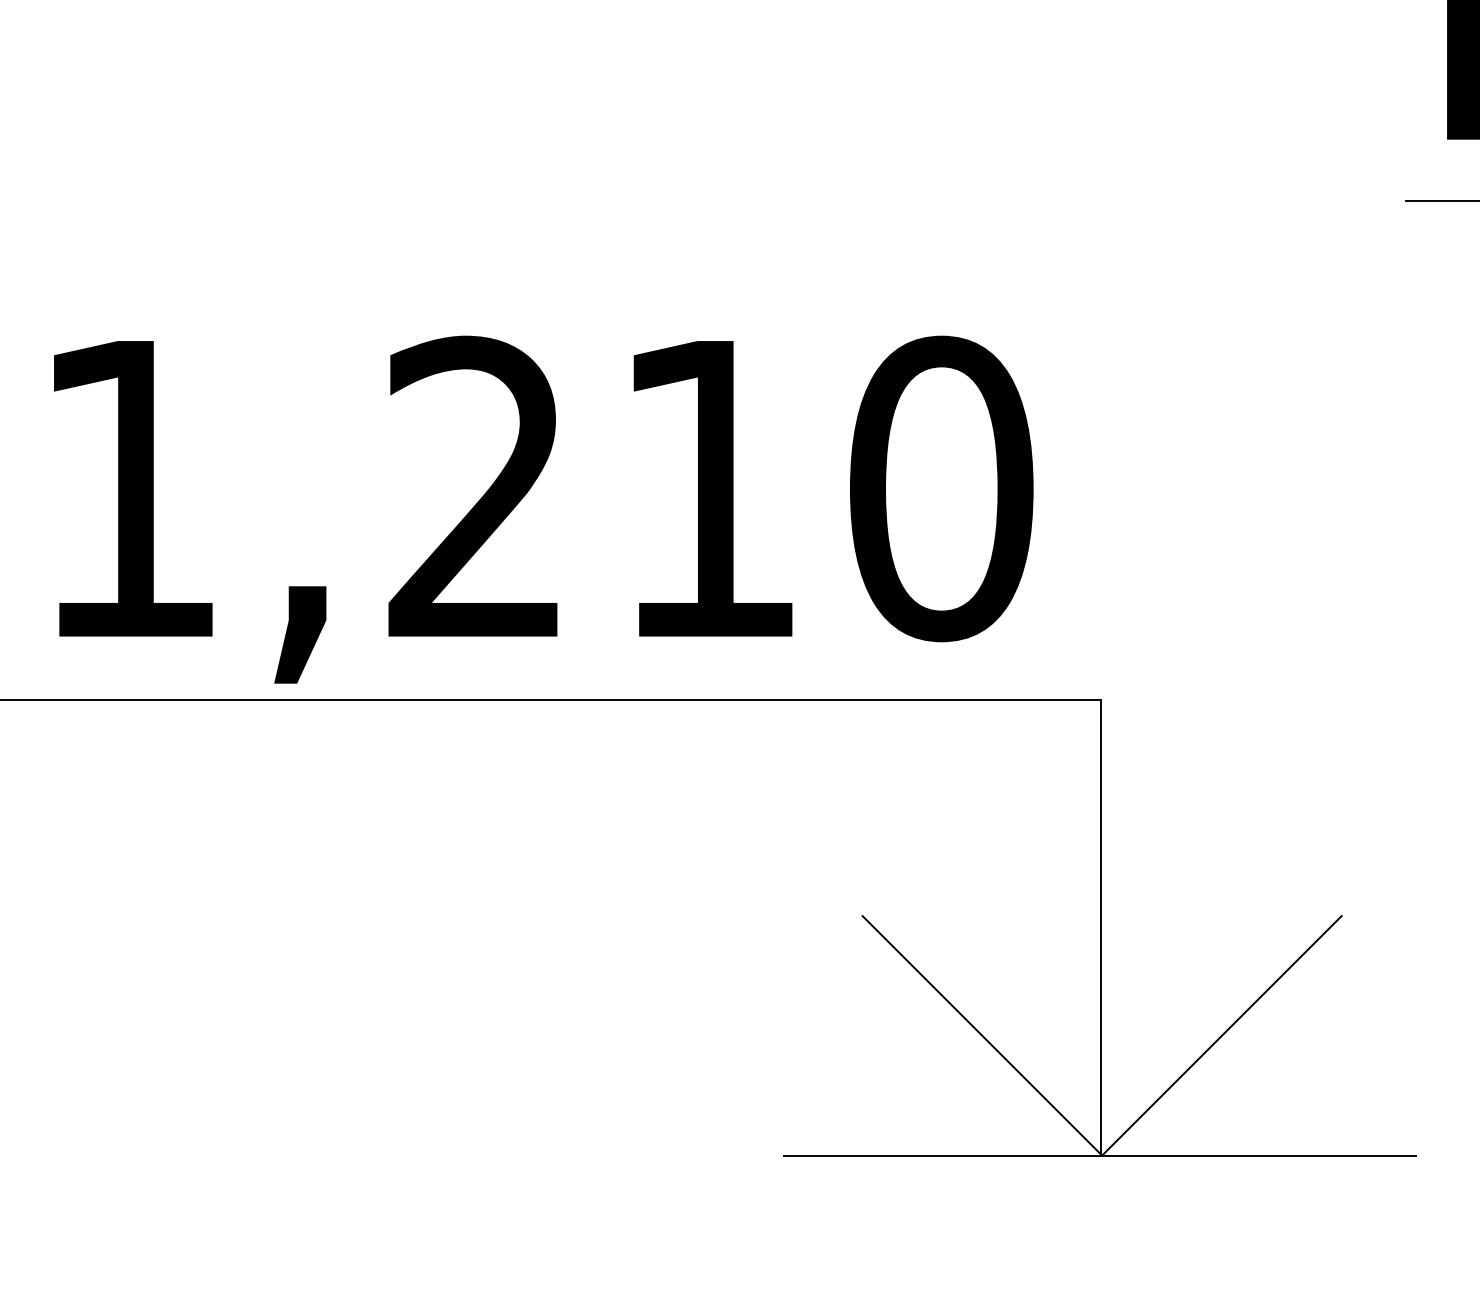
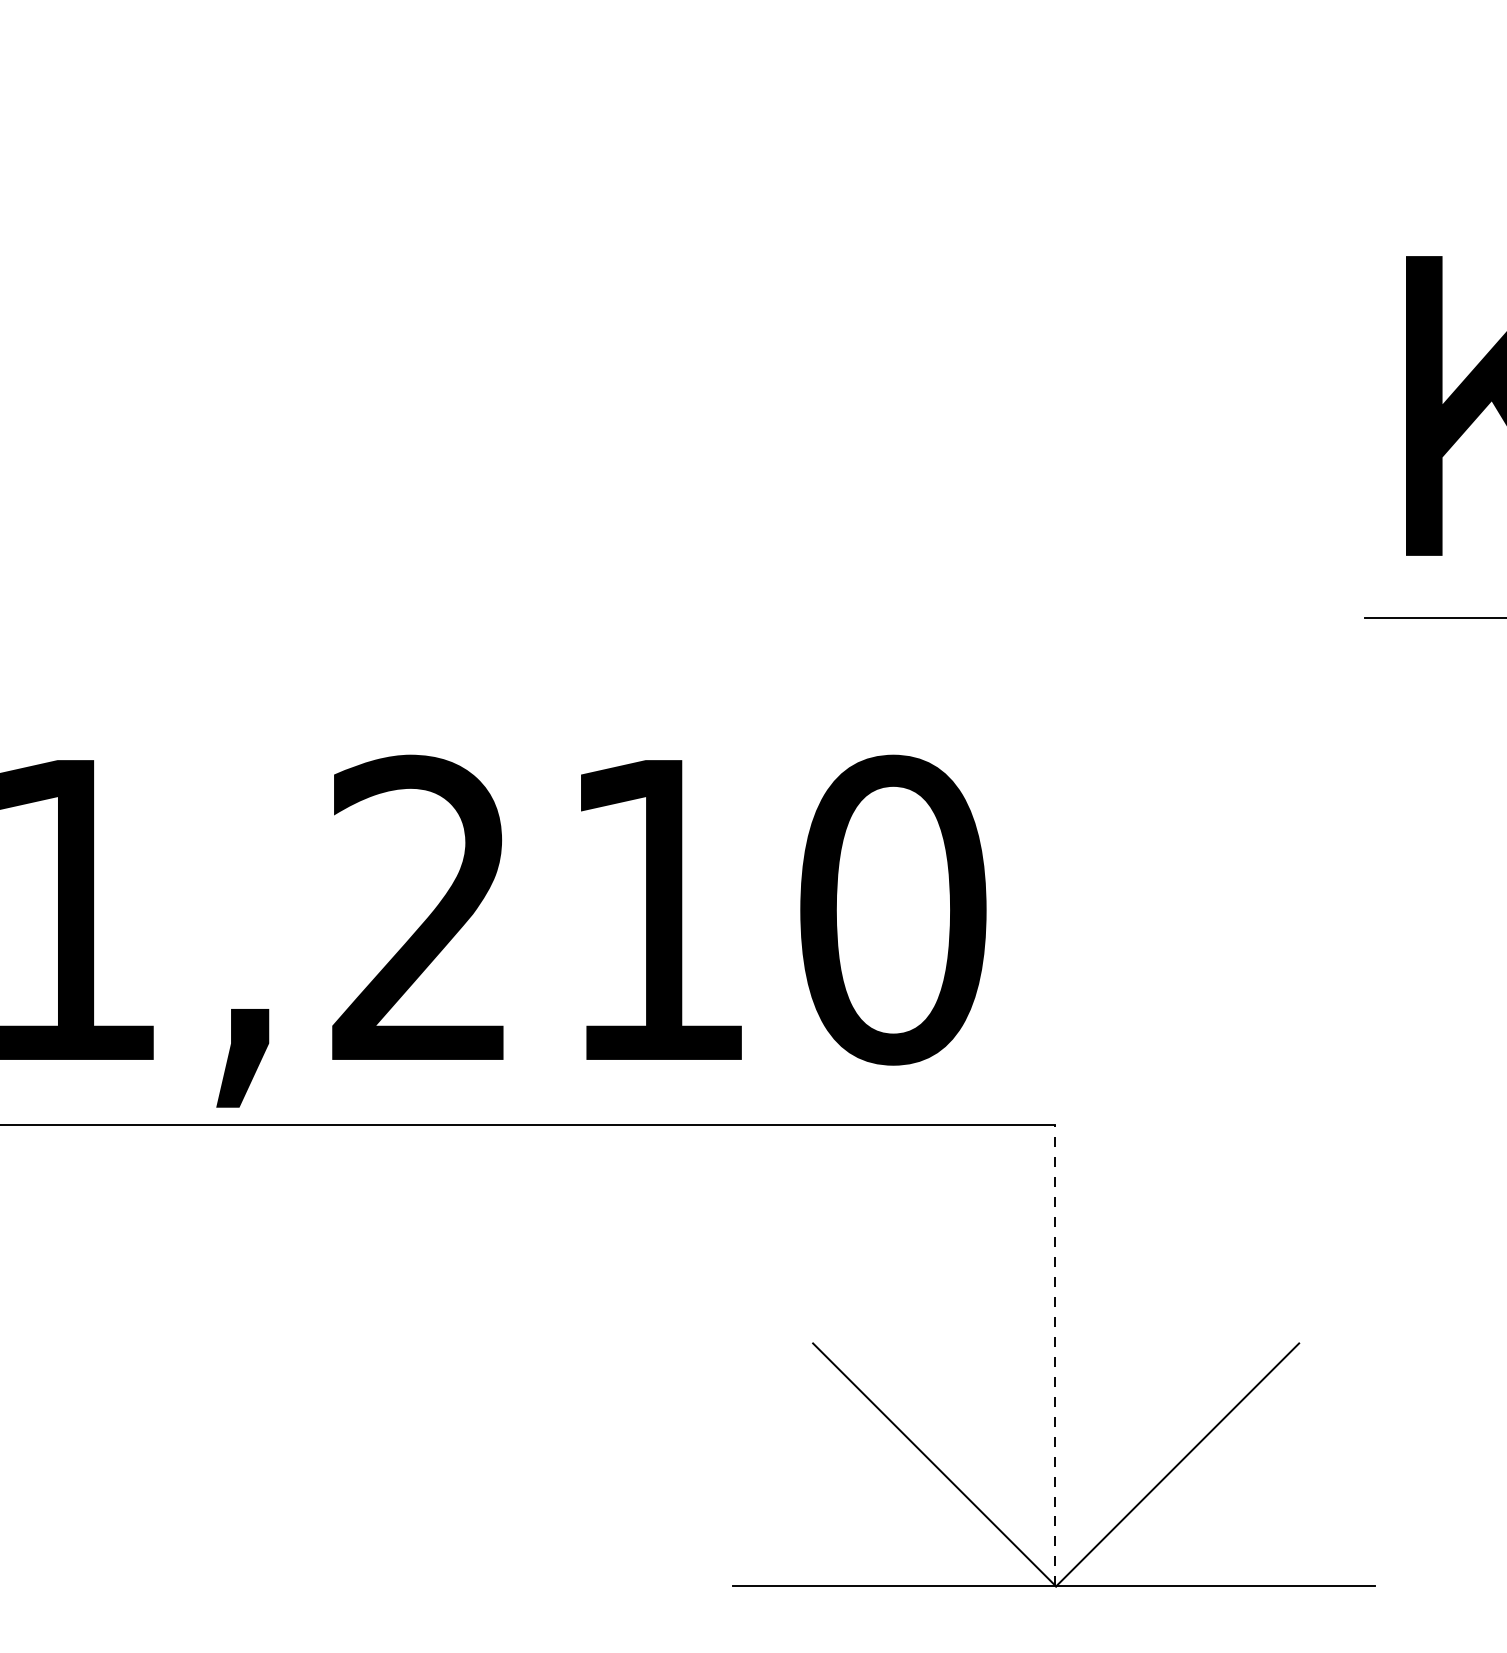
line: (1101, 927) -> (1055, 1355), solid -> dashed

